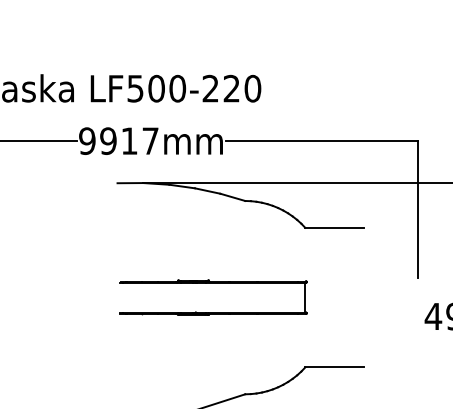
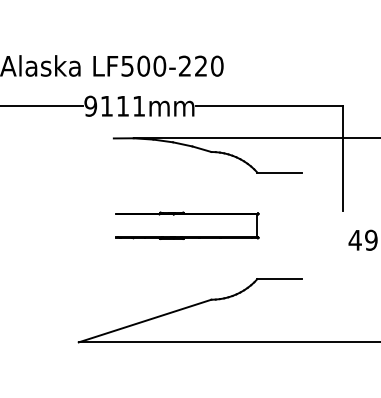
text: (128, 140) -> (122, 105), 9917mm -> 9111mm

